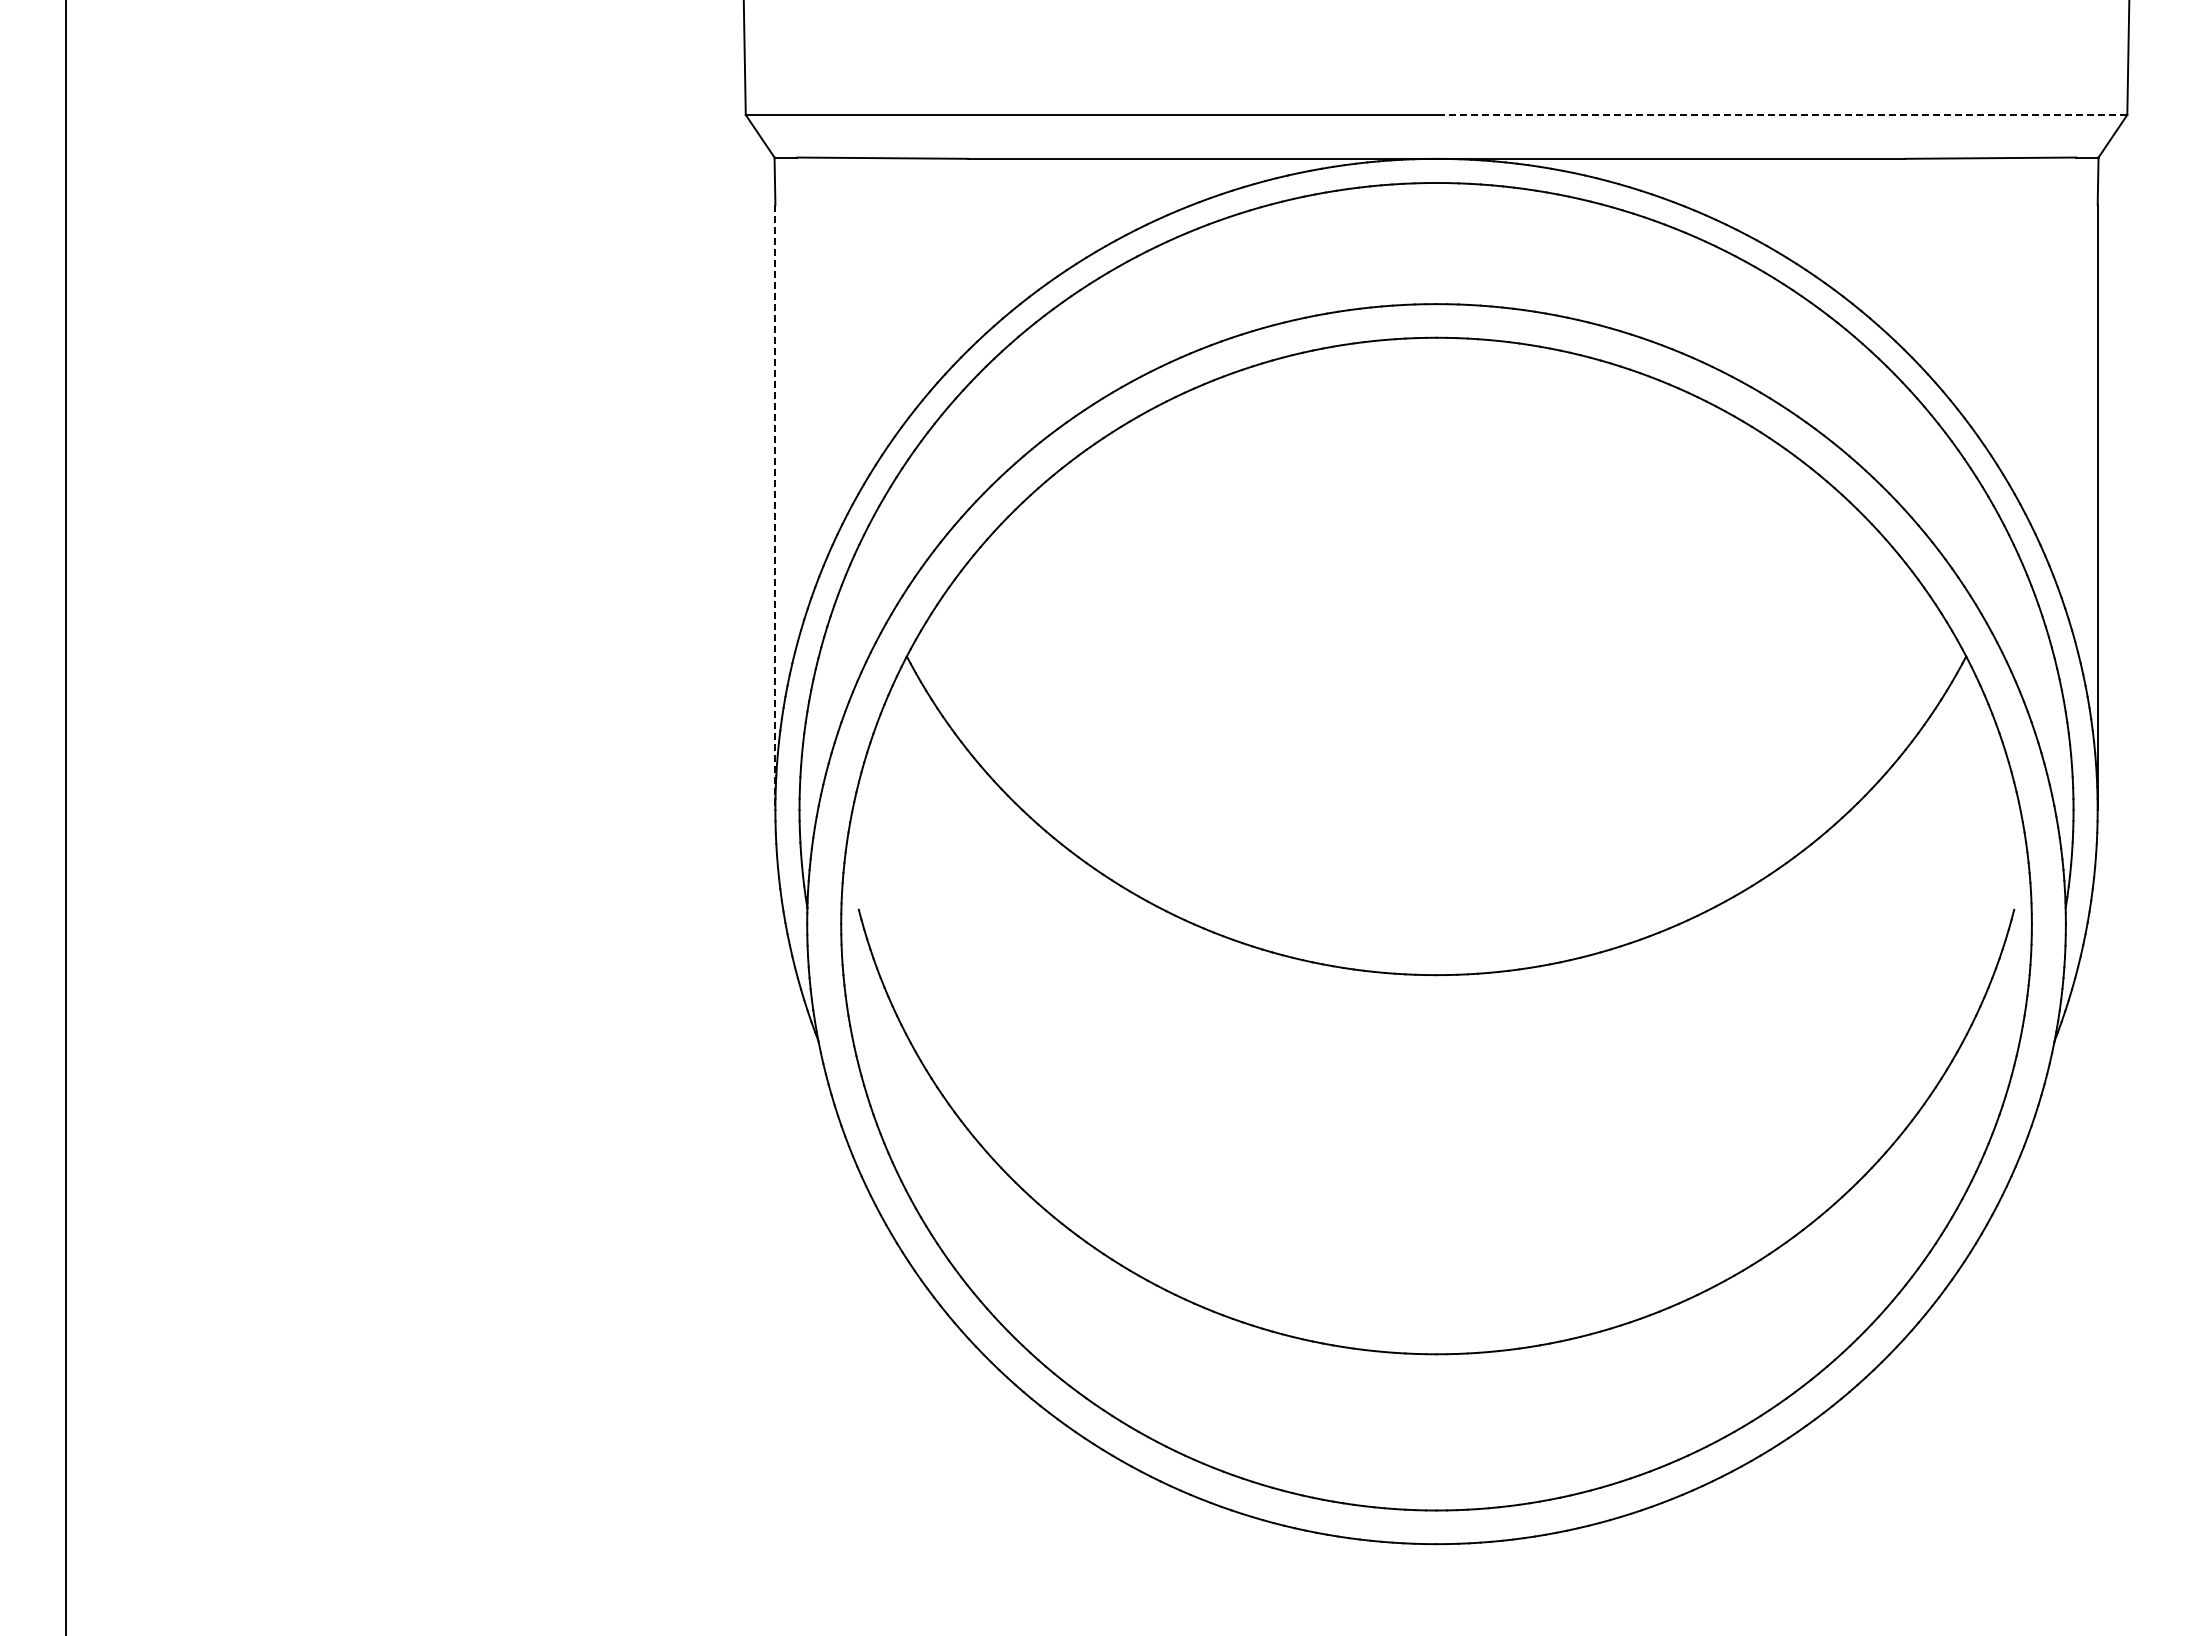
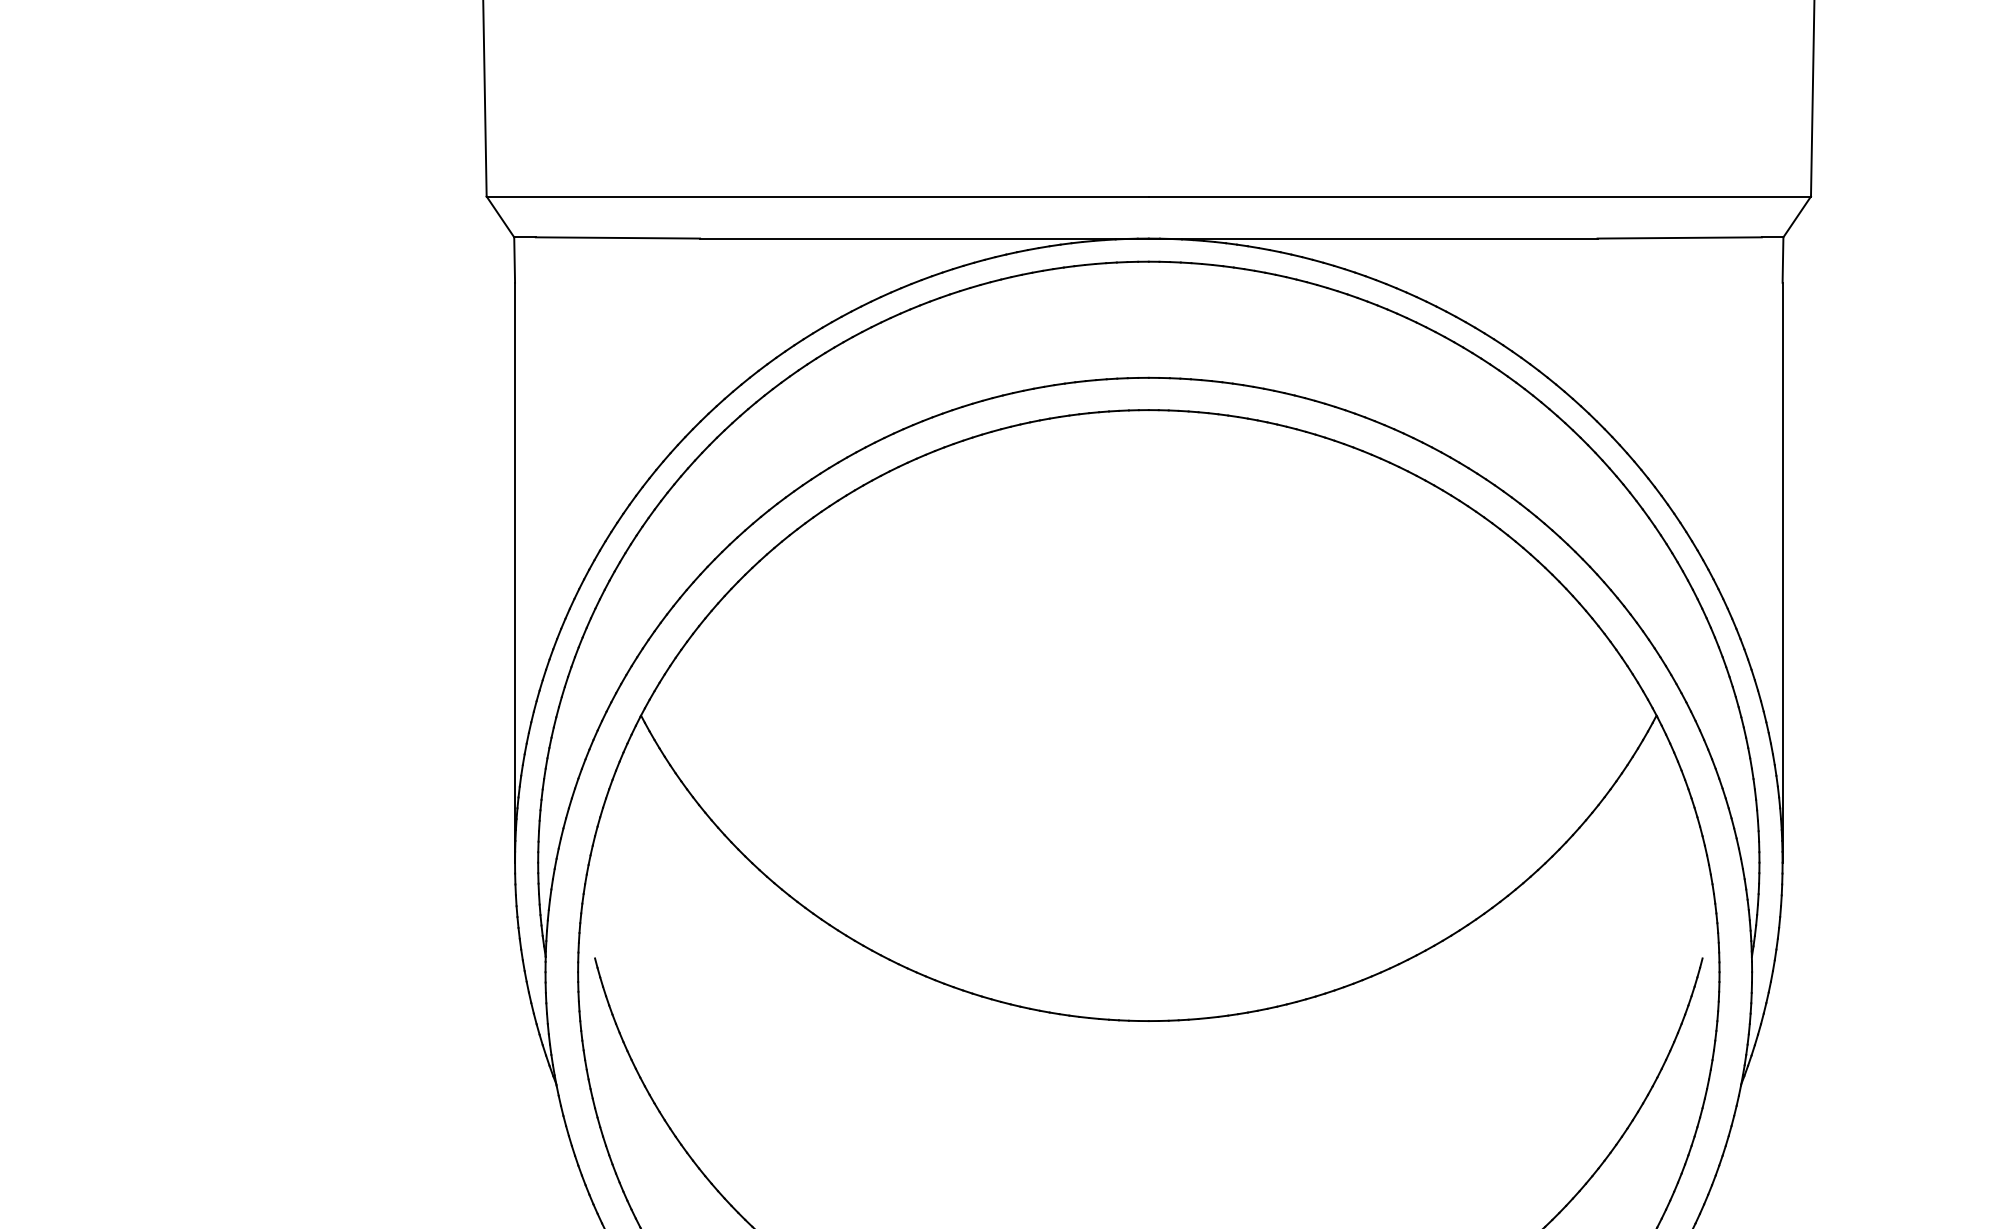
line: (1781, 114) -> (1479, 196), dashed -> solid
line: (775, 507) -> (515, 572), dashed -> solid

